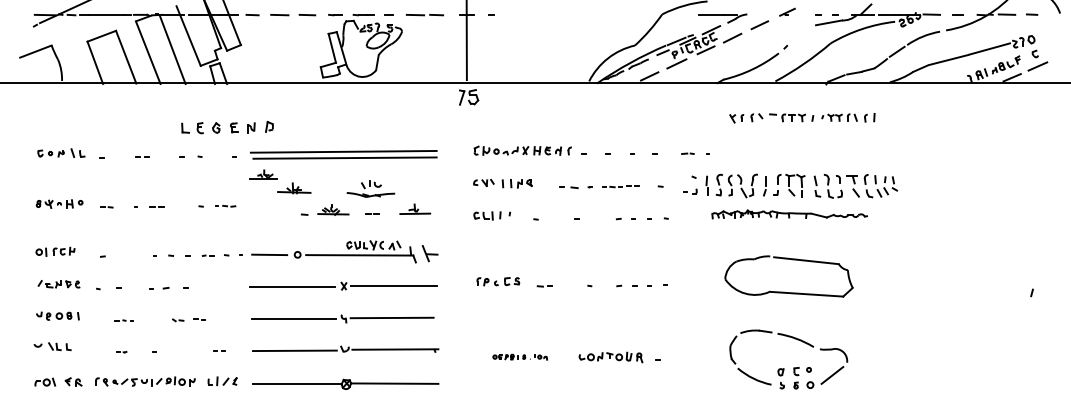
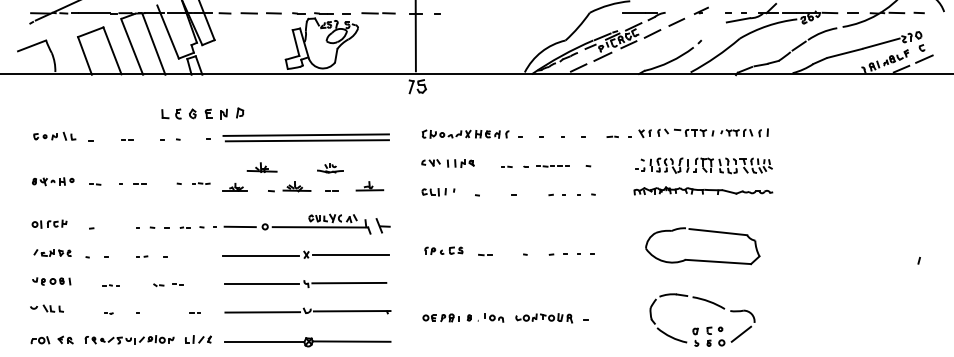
part: (802, 118) -> (703, 133), moved
part: (263, 174) -> (234, 187), moved
part: (789, 185) -> (703, 165), size x0.71
part: (568, 187) -> (506, 166), size x0.62
part: (370, 189) -> (330, 168), size x0.62
part: (159, 288) -> (142, 256), size x0.62
part: (520, 356) -> (463, 317), size x1.67

